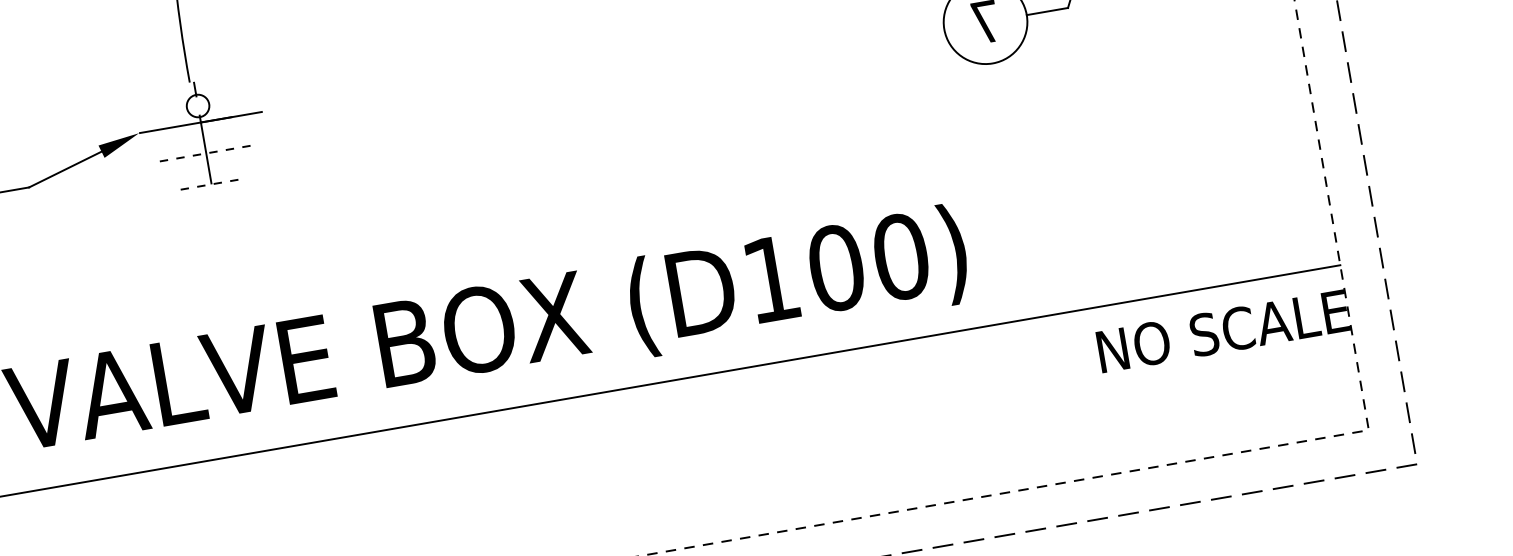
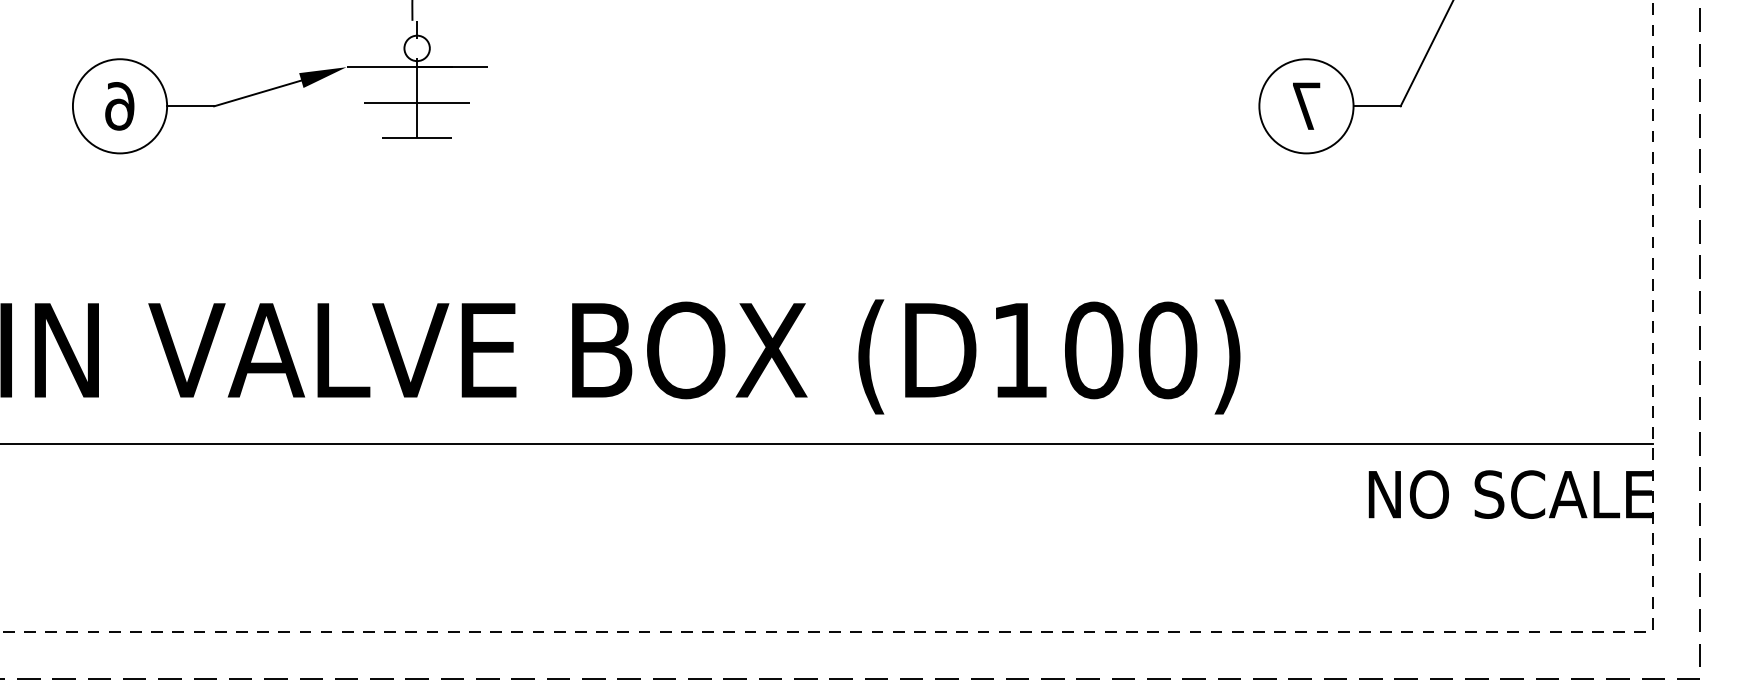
line: (206, 153) -> (417, 102), dashed -> solid
line: (211, 183) -> (417, 137), dashed -> solid

